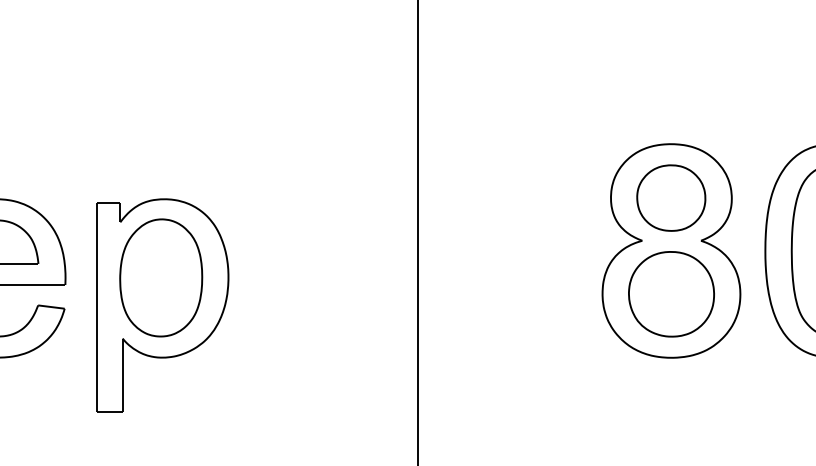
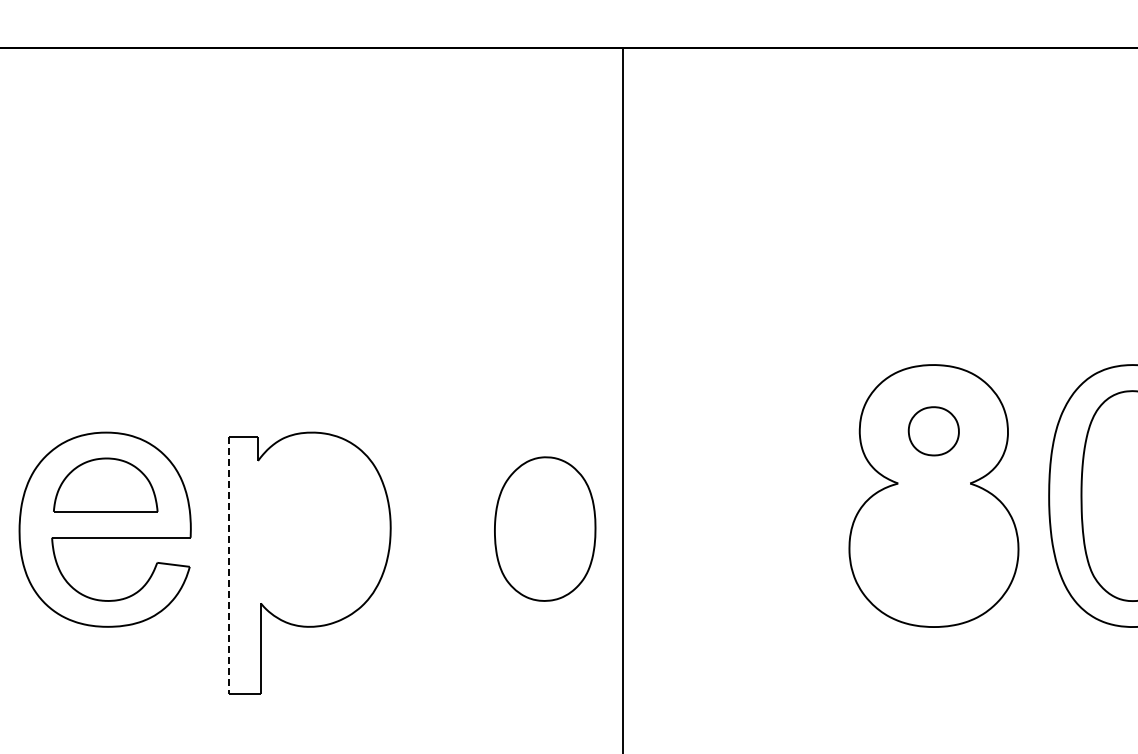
part: (671, 198) -> (933, 431), size x0.6
part: (161, 277) -> (545, 528), moved
part: (671, 293) -> (933, 548), removed
line: (97, 307) -> (229, 565), solid -> dashed

